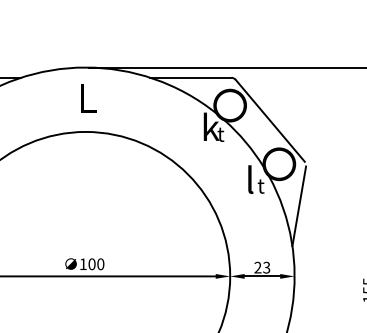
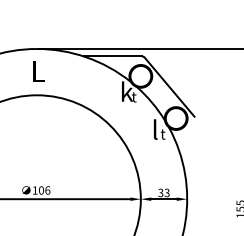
line: (299, 206) -> (190, 148), removed
text: (100, 263) -> (47, 189), 100 -> 106
text: (257, 267) -> (160, 192), 23 -> 33

